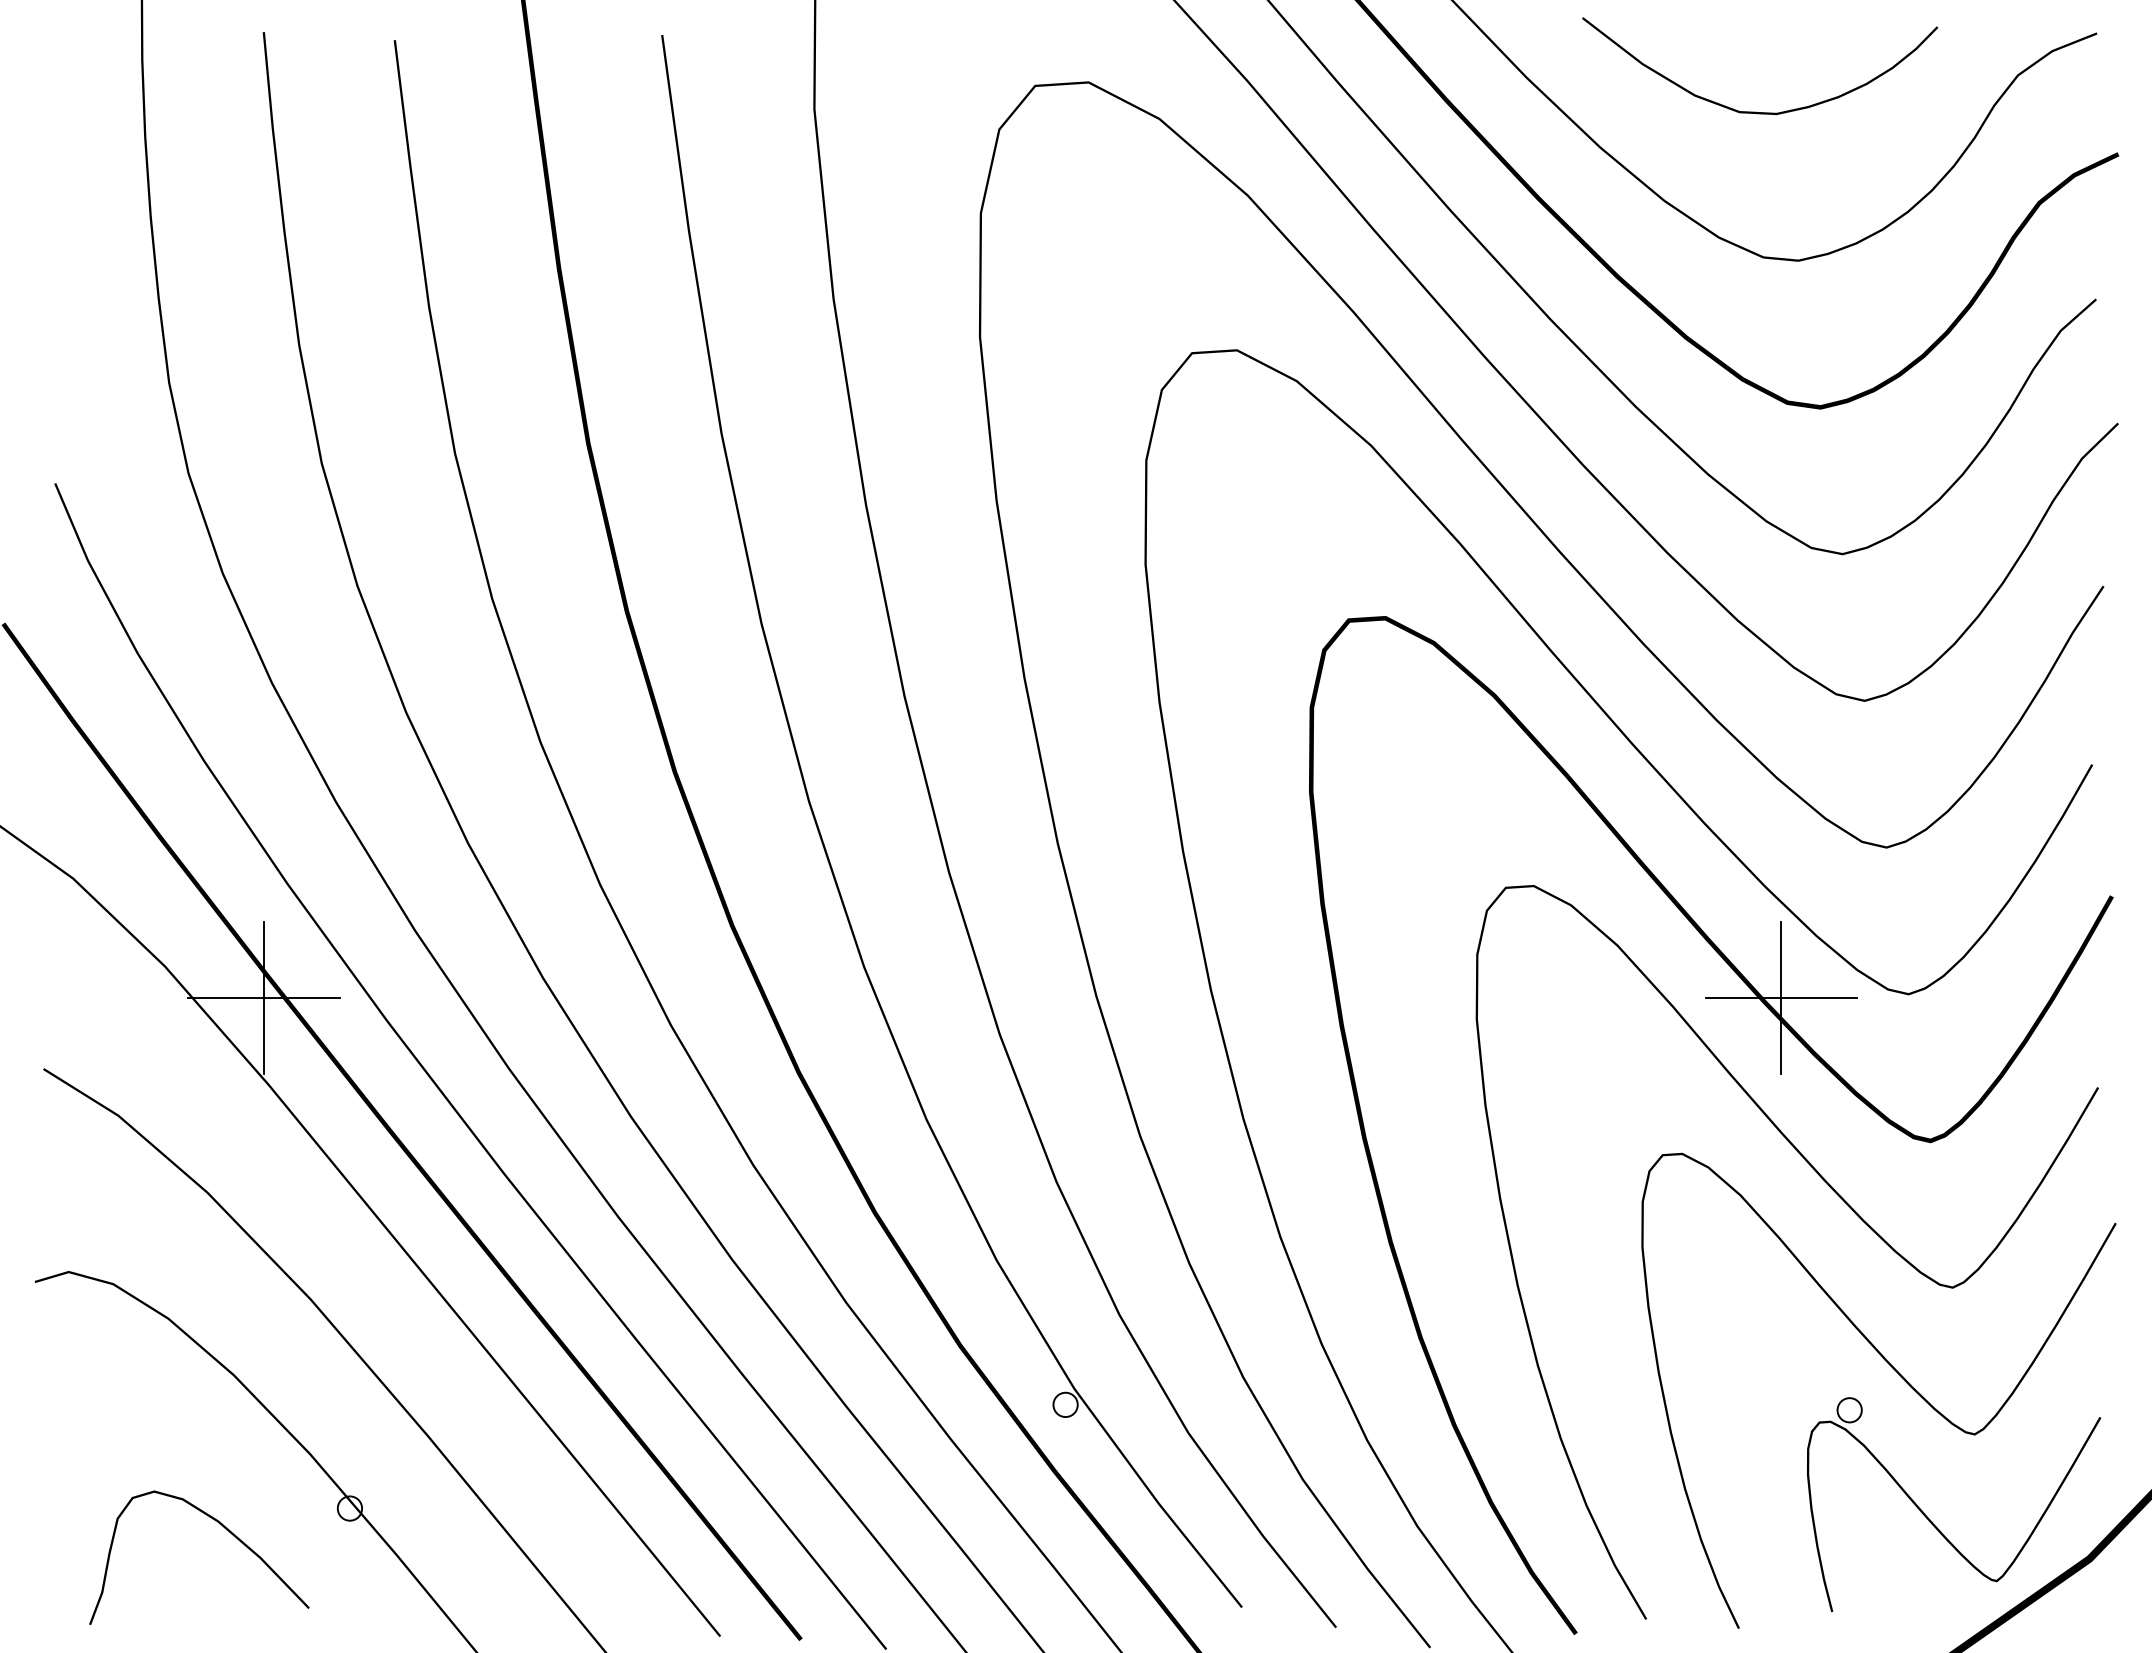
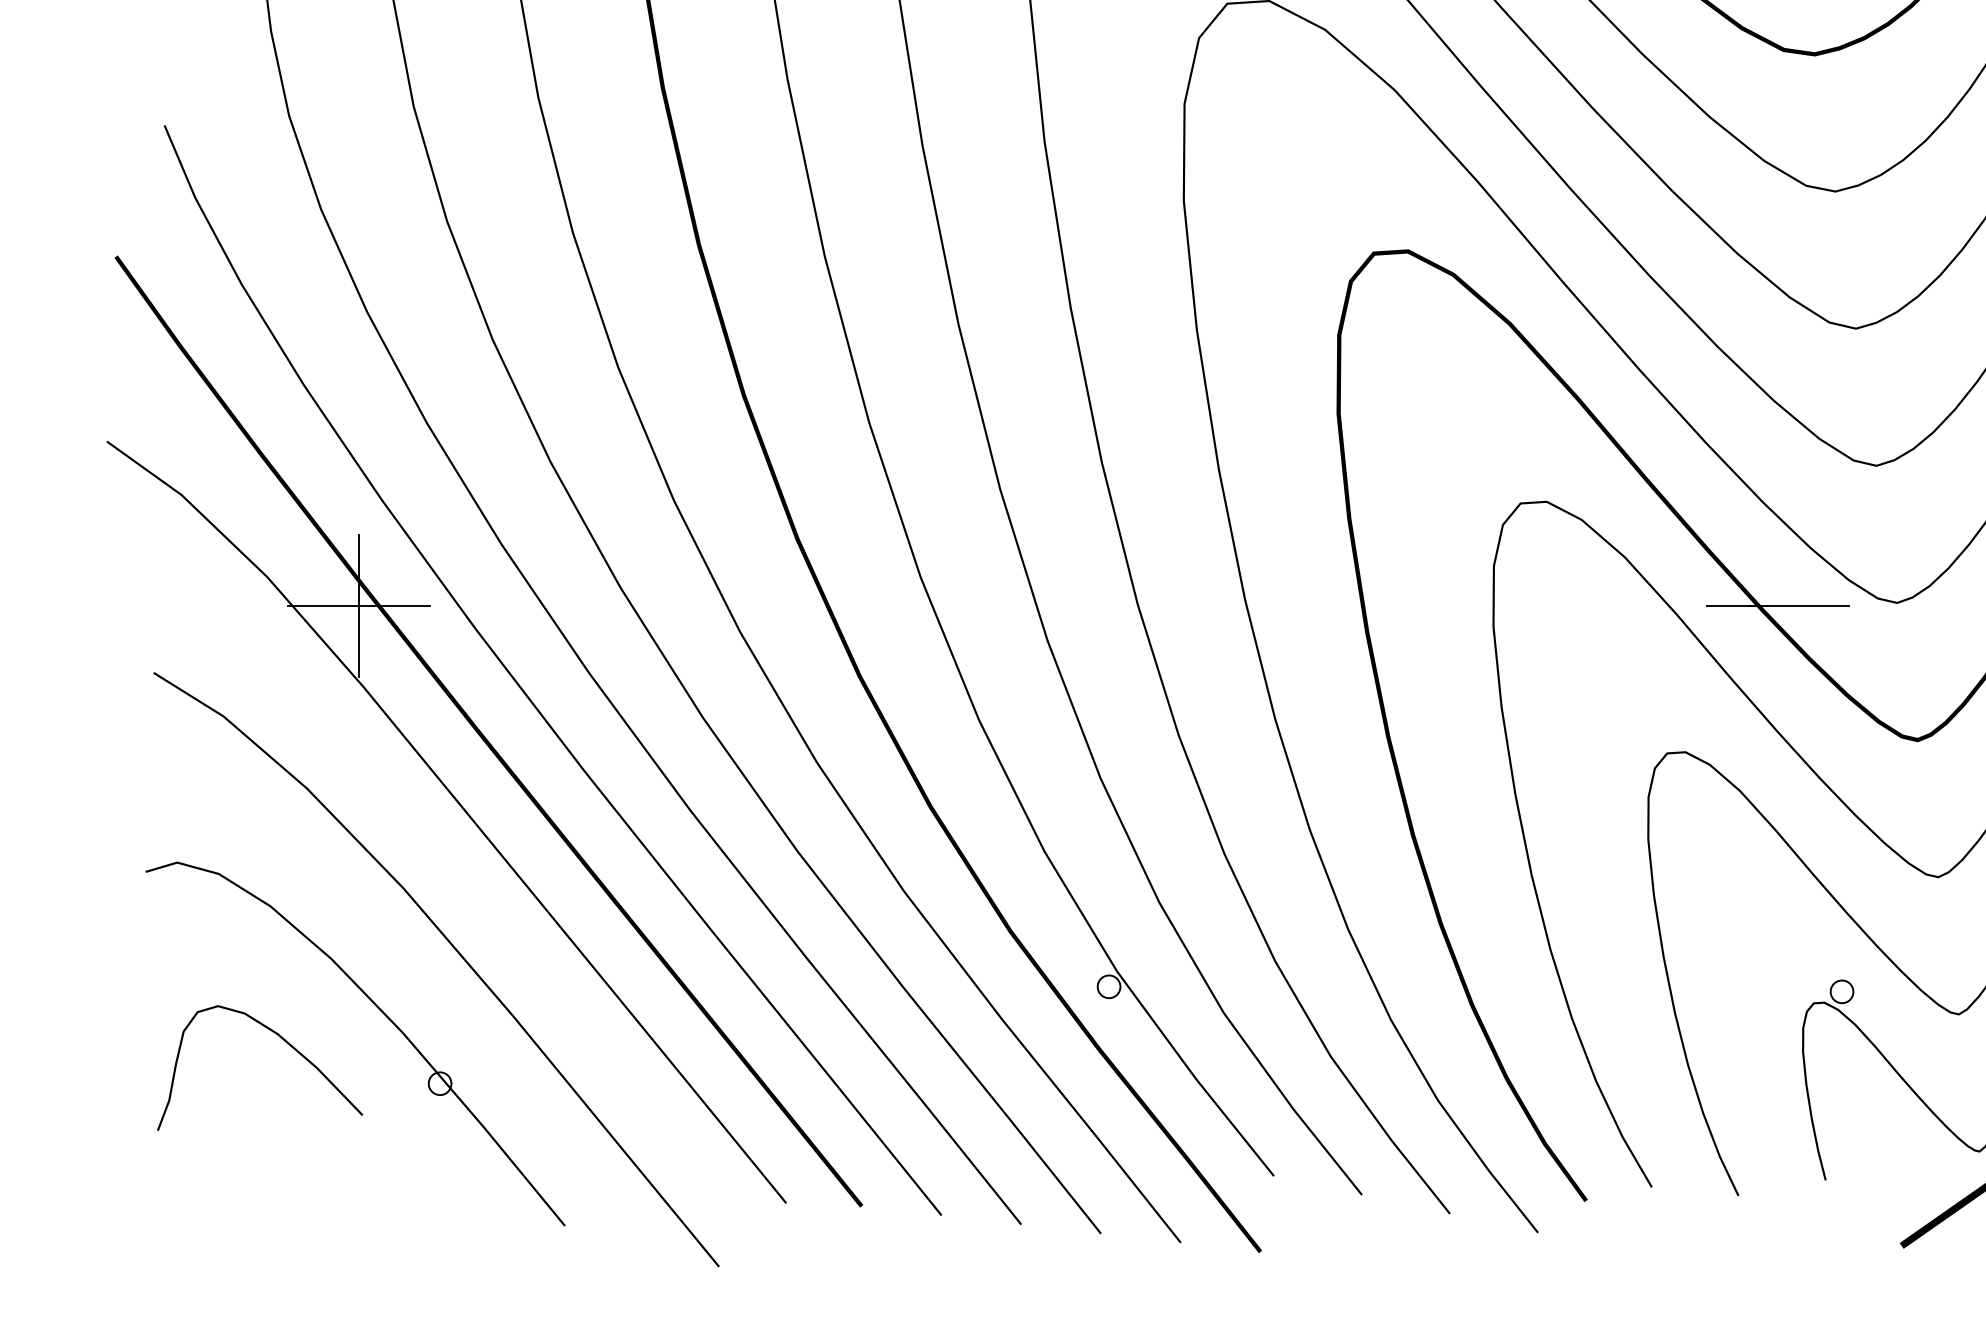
line: (1781, 997) -> (1778, 605), removed
curve: (226, 1530) -> (285, 1042), moved

